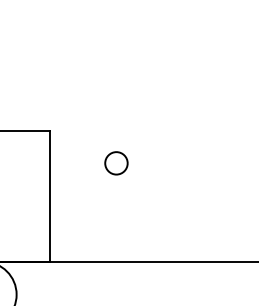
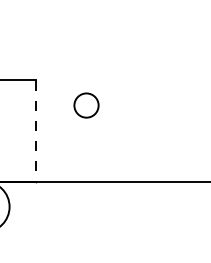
circle: (116, 163) -> (86, 105), size x1.4
line: (50, 196) -> (35, 131), solid -> dashed

